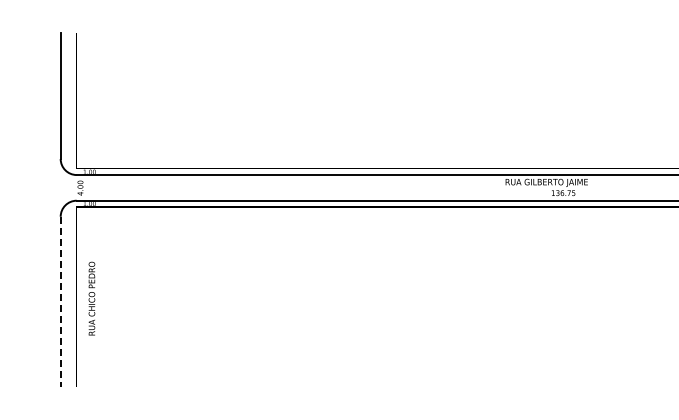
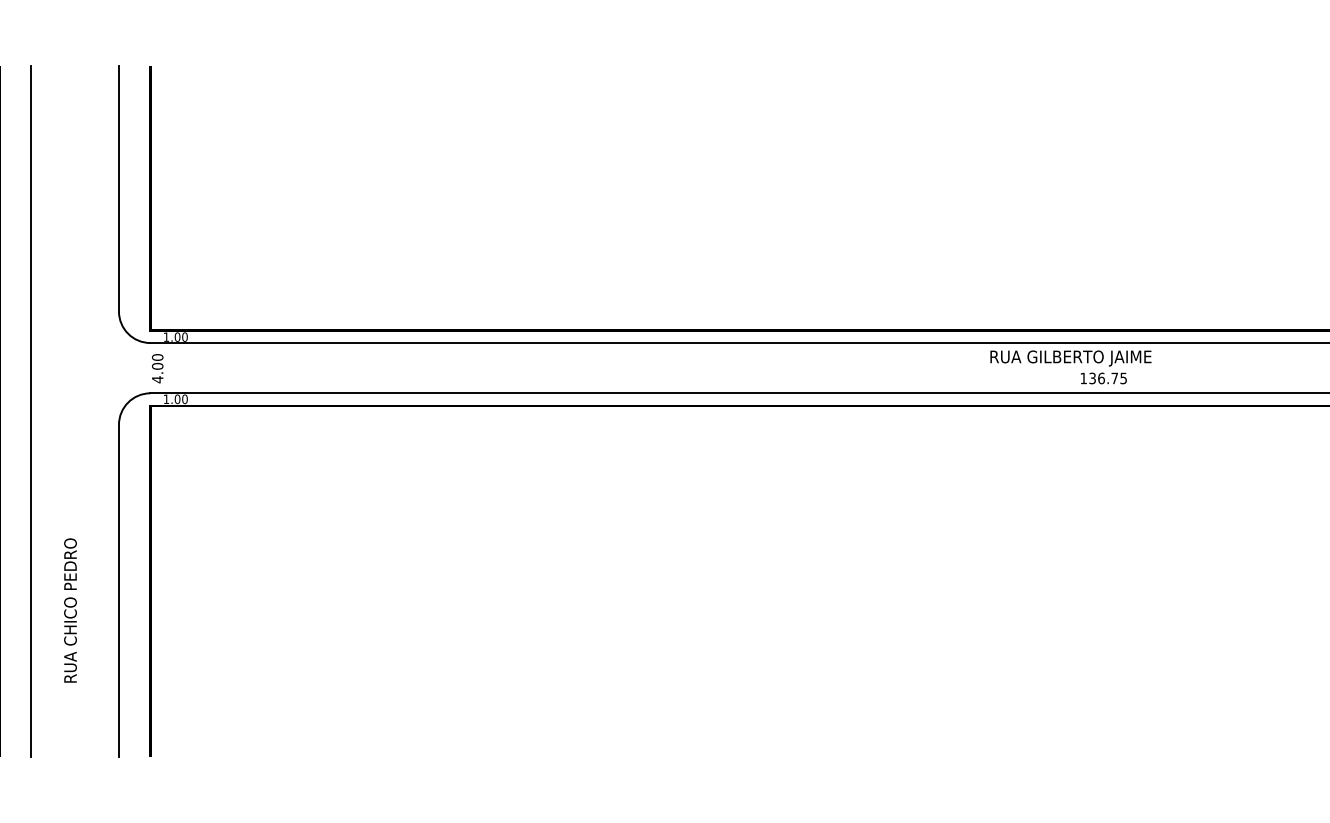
line: (15, 209) -> (30, 410), added
text: (91, 298) -> (69, 610), moved
line: (60, 301) -> (118, 590), dashed -> solid

